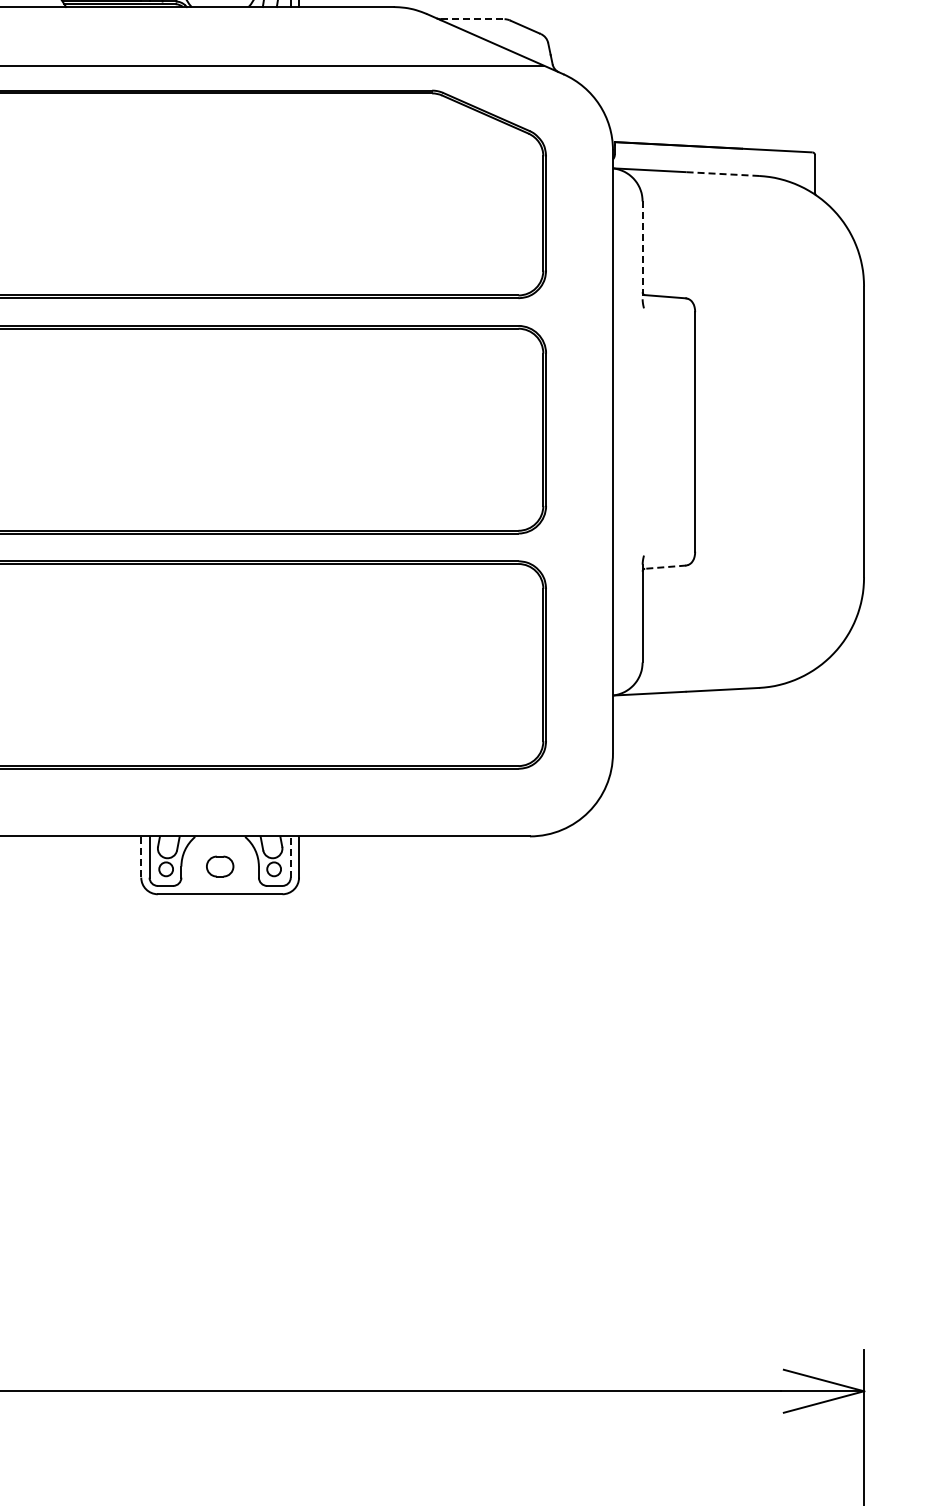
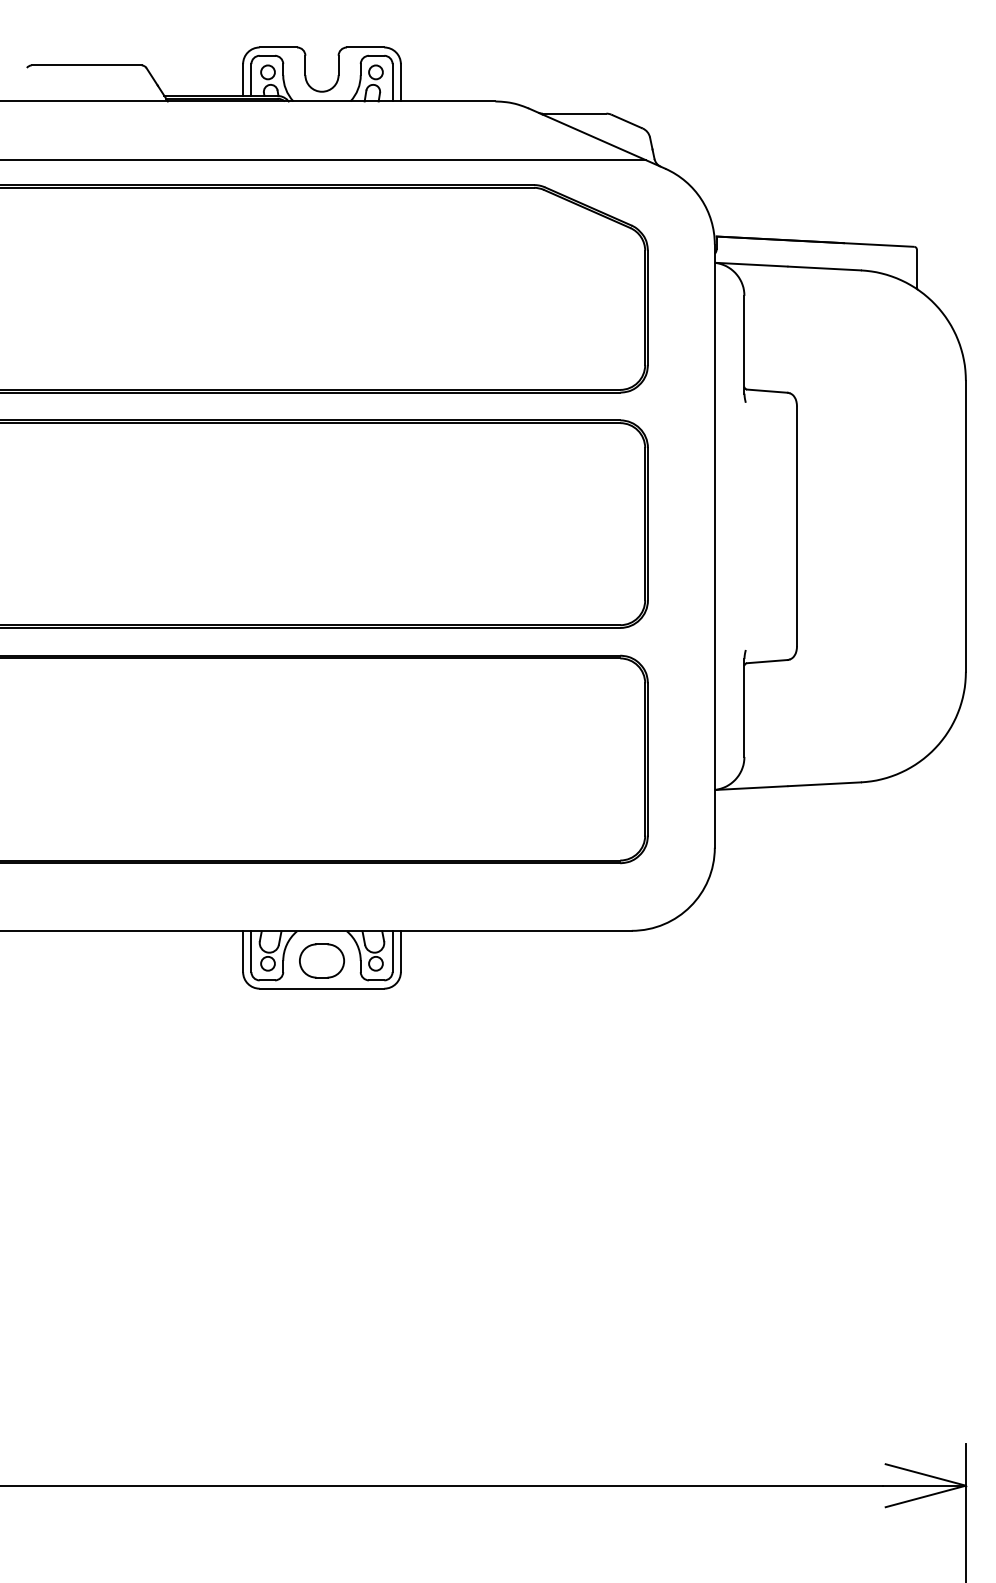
line: (472, 19) -> (574, 113), dashed -> solid
line: (723, 174) -> (825, 268), dashed -> solid
line: (642, 250) -> (744, 344), dashed -> solid
line: (665, 567) -> (767, 661), dashed -> solid
line: (290, 857) -> (392, 951), dashed -> solid
line: (141, 858) -> (243, 952), dashed -> solid
part: (219, 866) -> (321, 960), size x1.67

